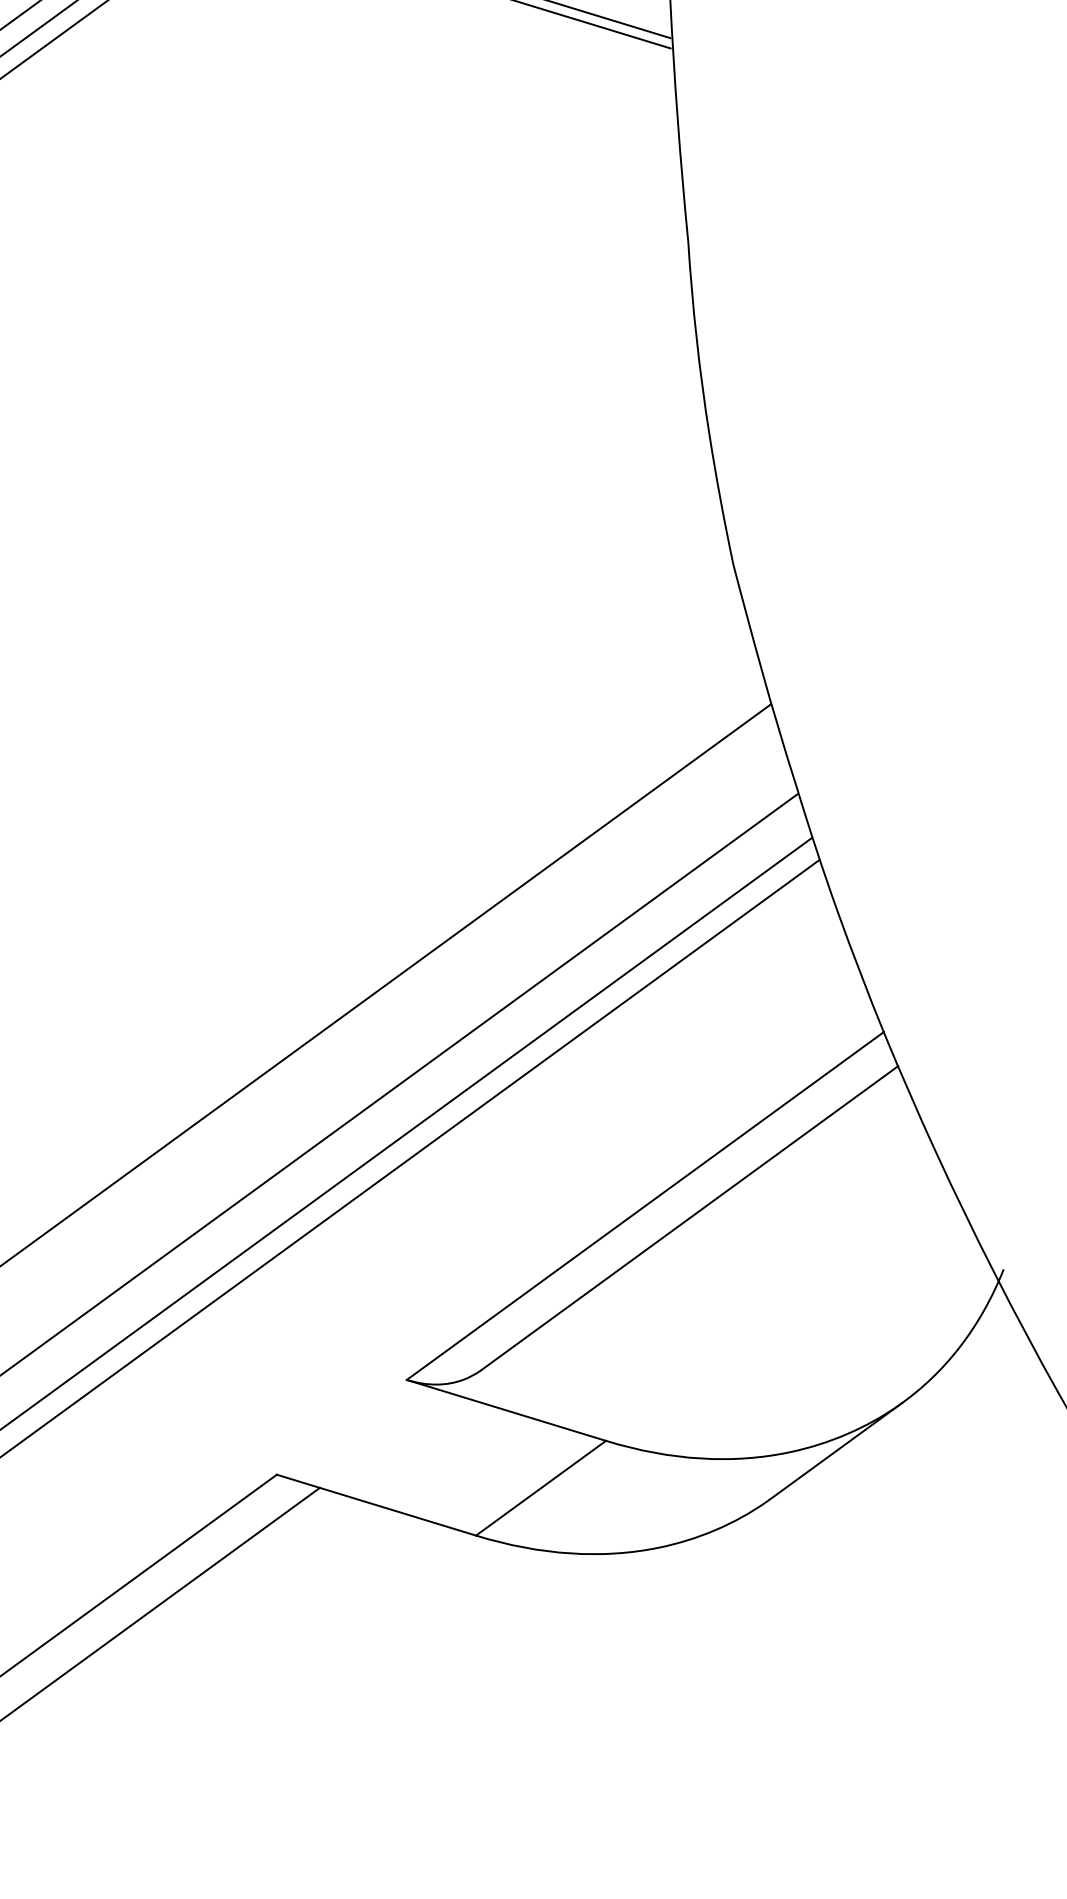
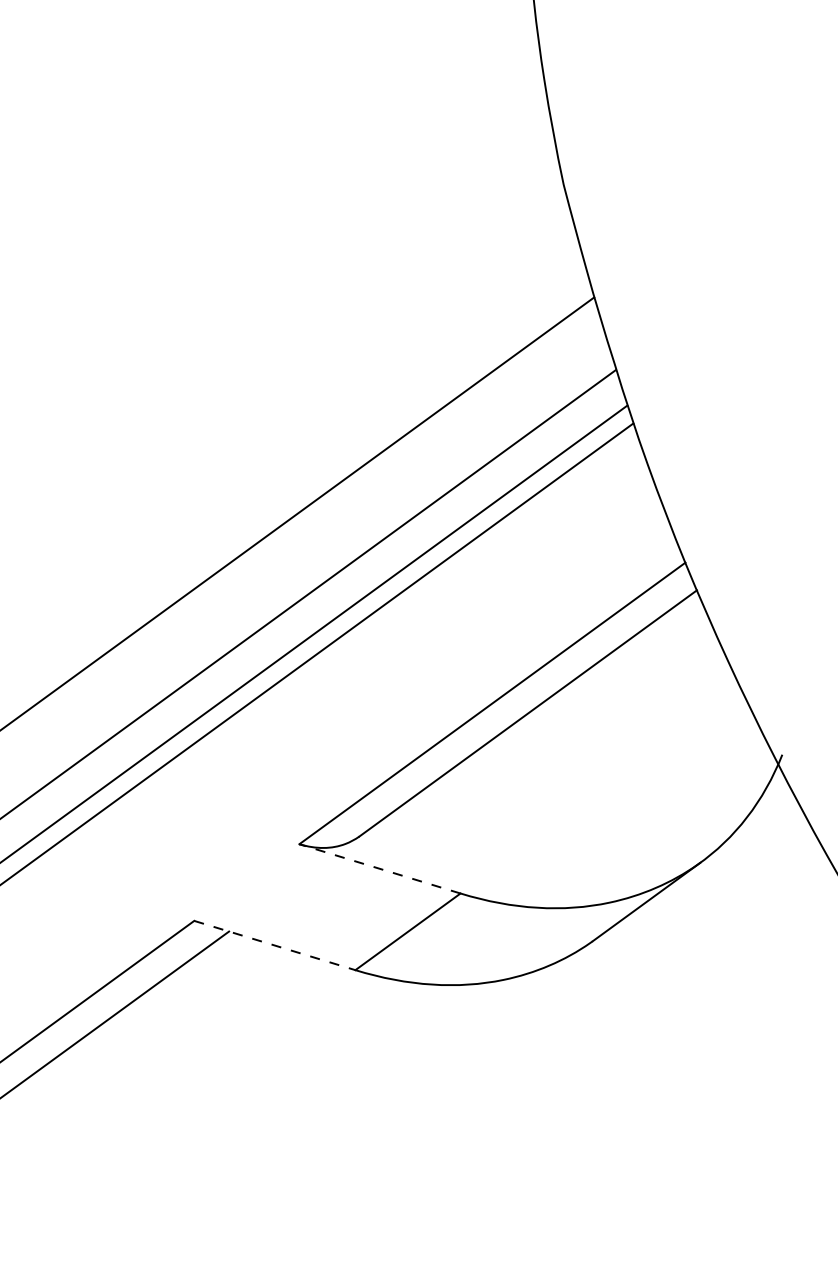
line: (505, 1410) -> (379, 868), solid -> dashed
line: (376, 1505) -> (274, 945), solid -> dashed

